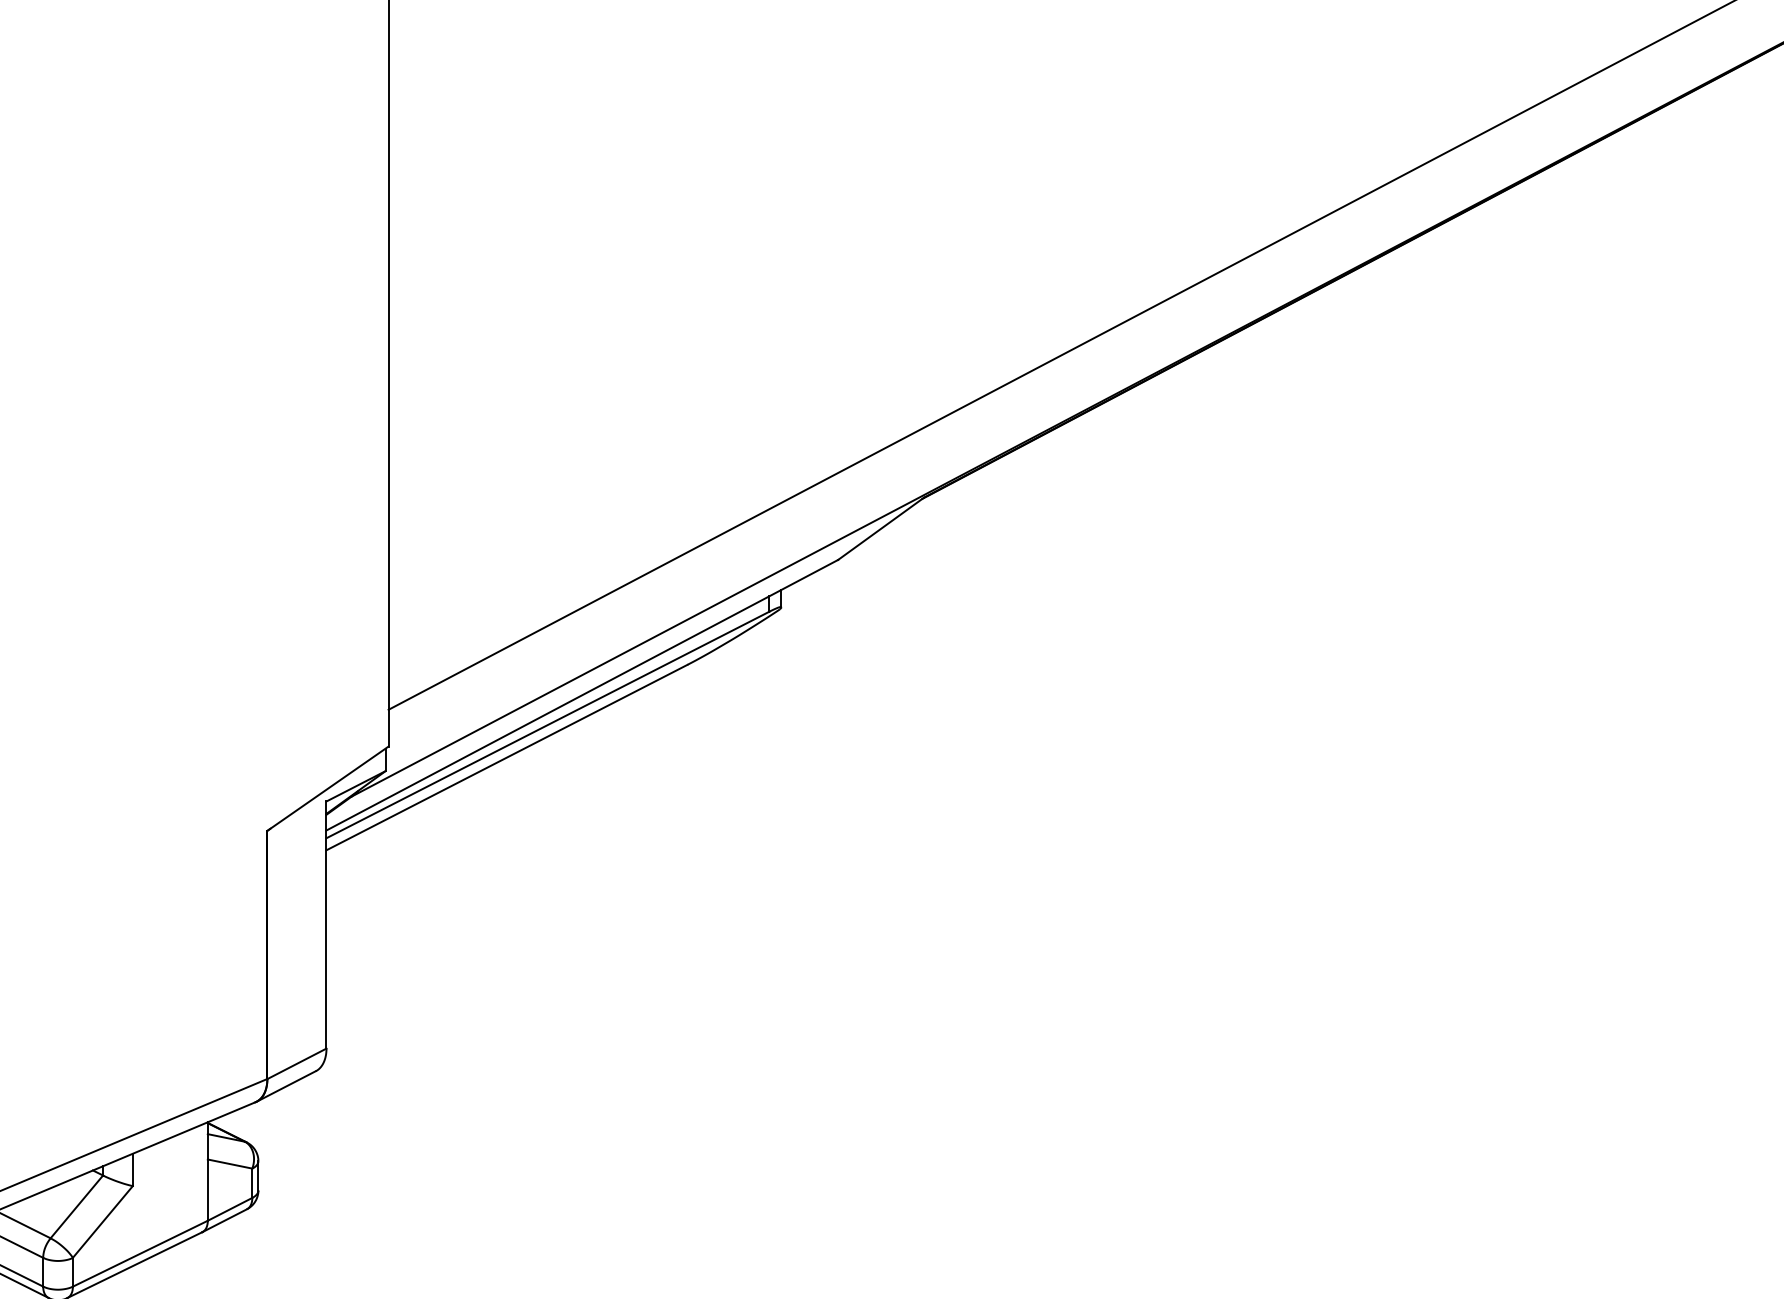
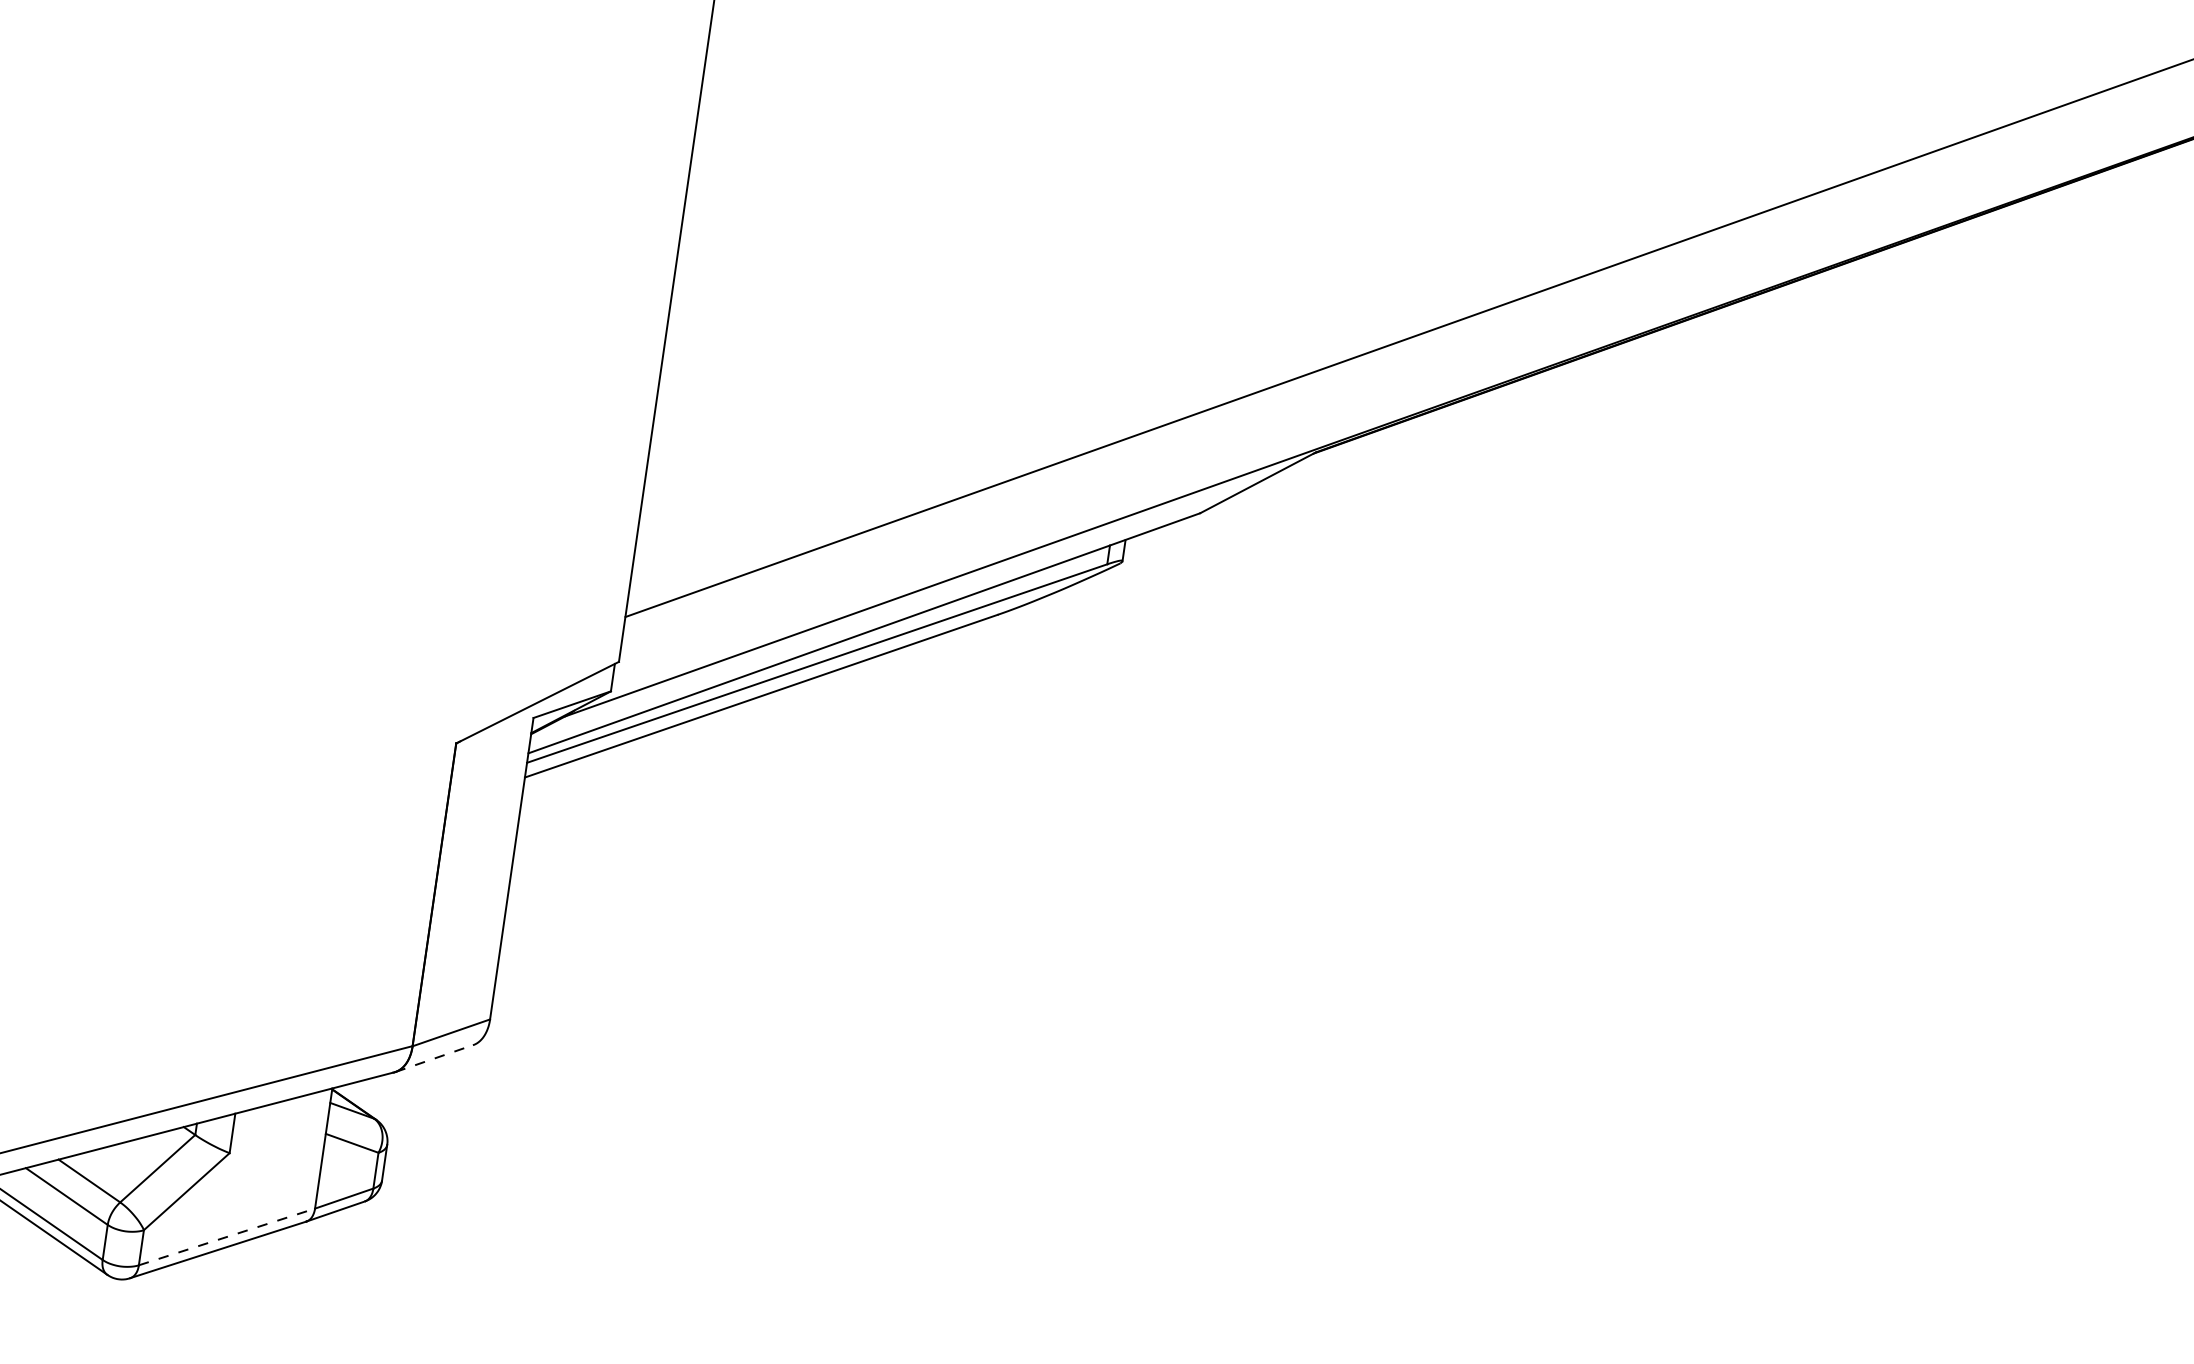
line: (286, 1086) -> (434, 1058), solid -> dashed
line: (140, 1253) -> (227, 1236), solid -> dashed

